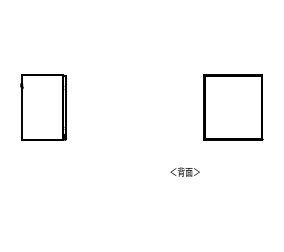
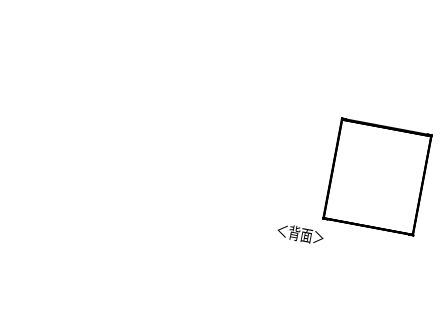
part: (43, 107) -> (82, 121), removed
text: (184, 171) -> (299, 233), moved

